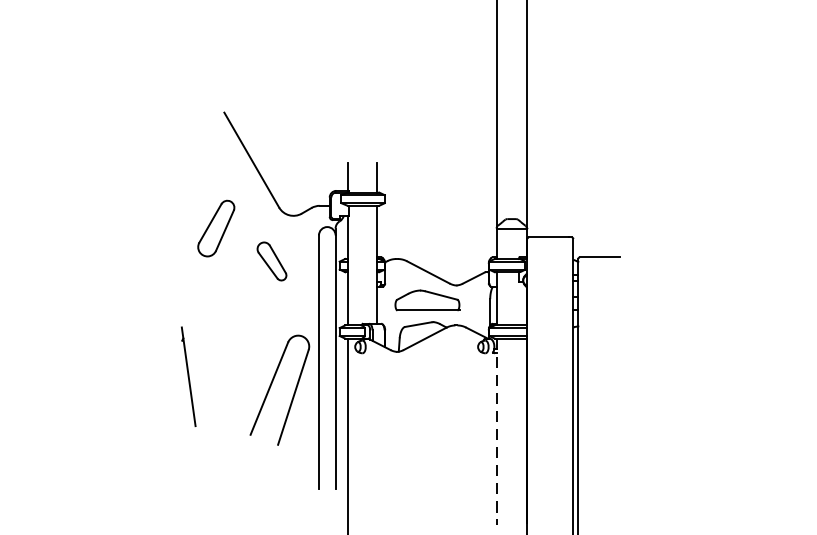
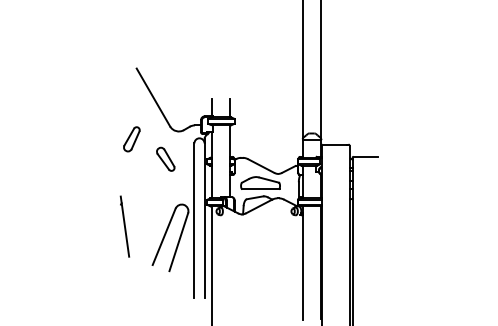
part: (215, 228) -> (131, 139), size x0.71
line: (187, 376) -> (124, 226), moved
line: (496, 432) -> (302, 263), dashed -> solid

